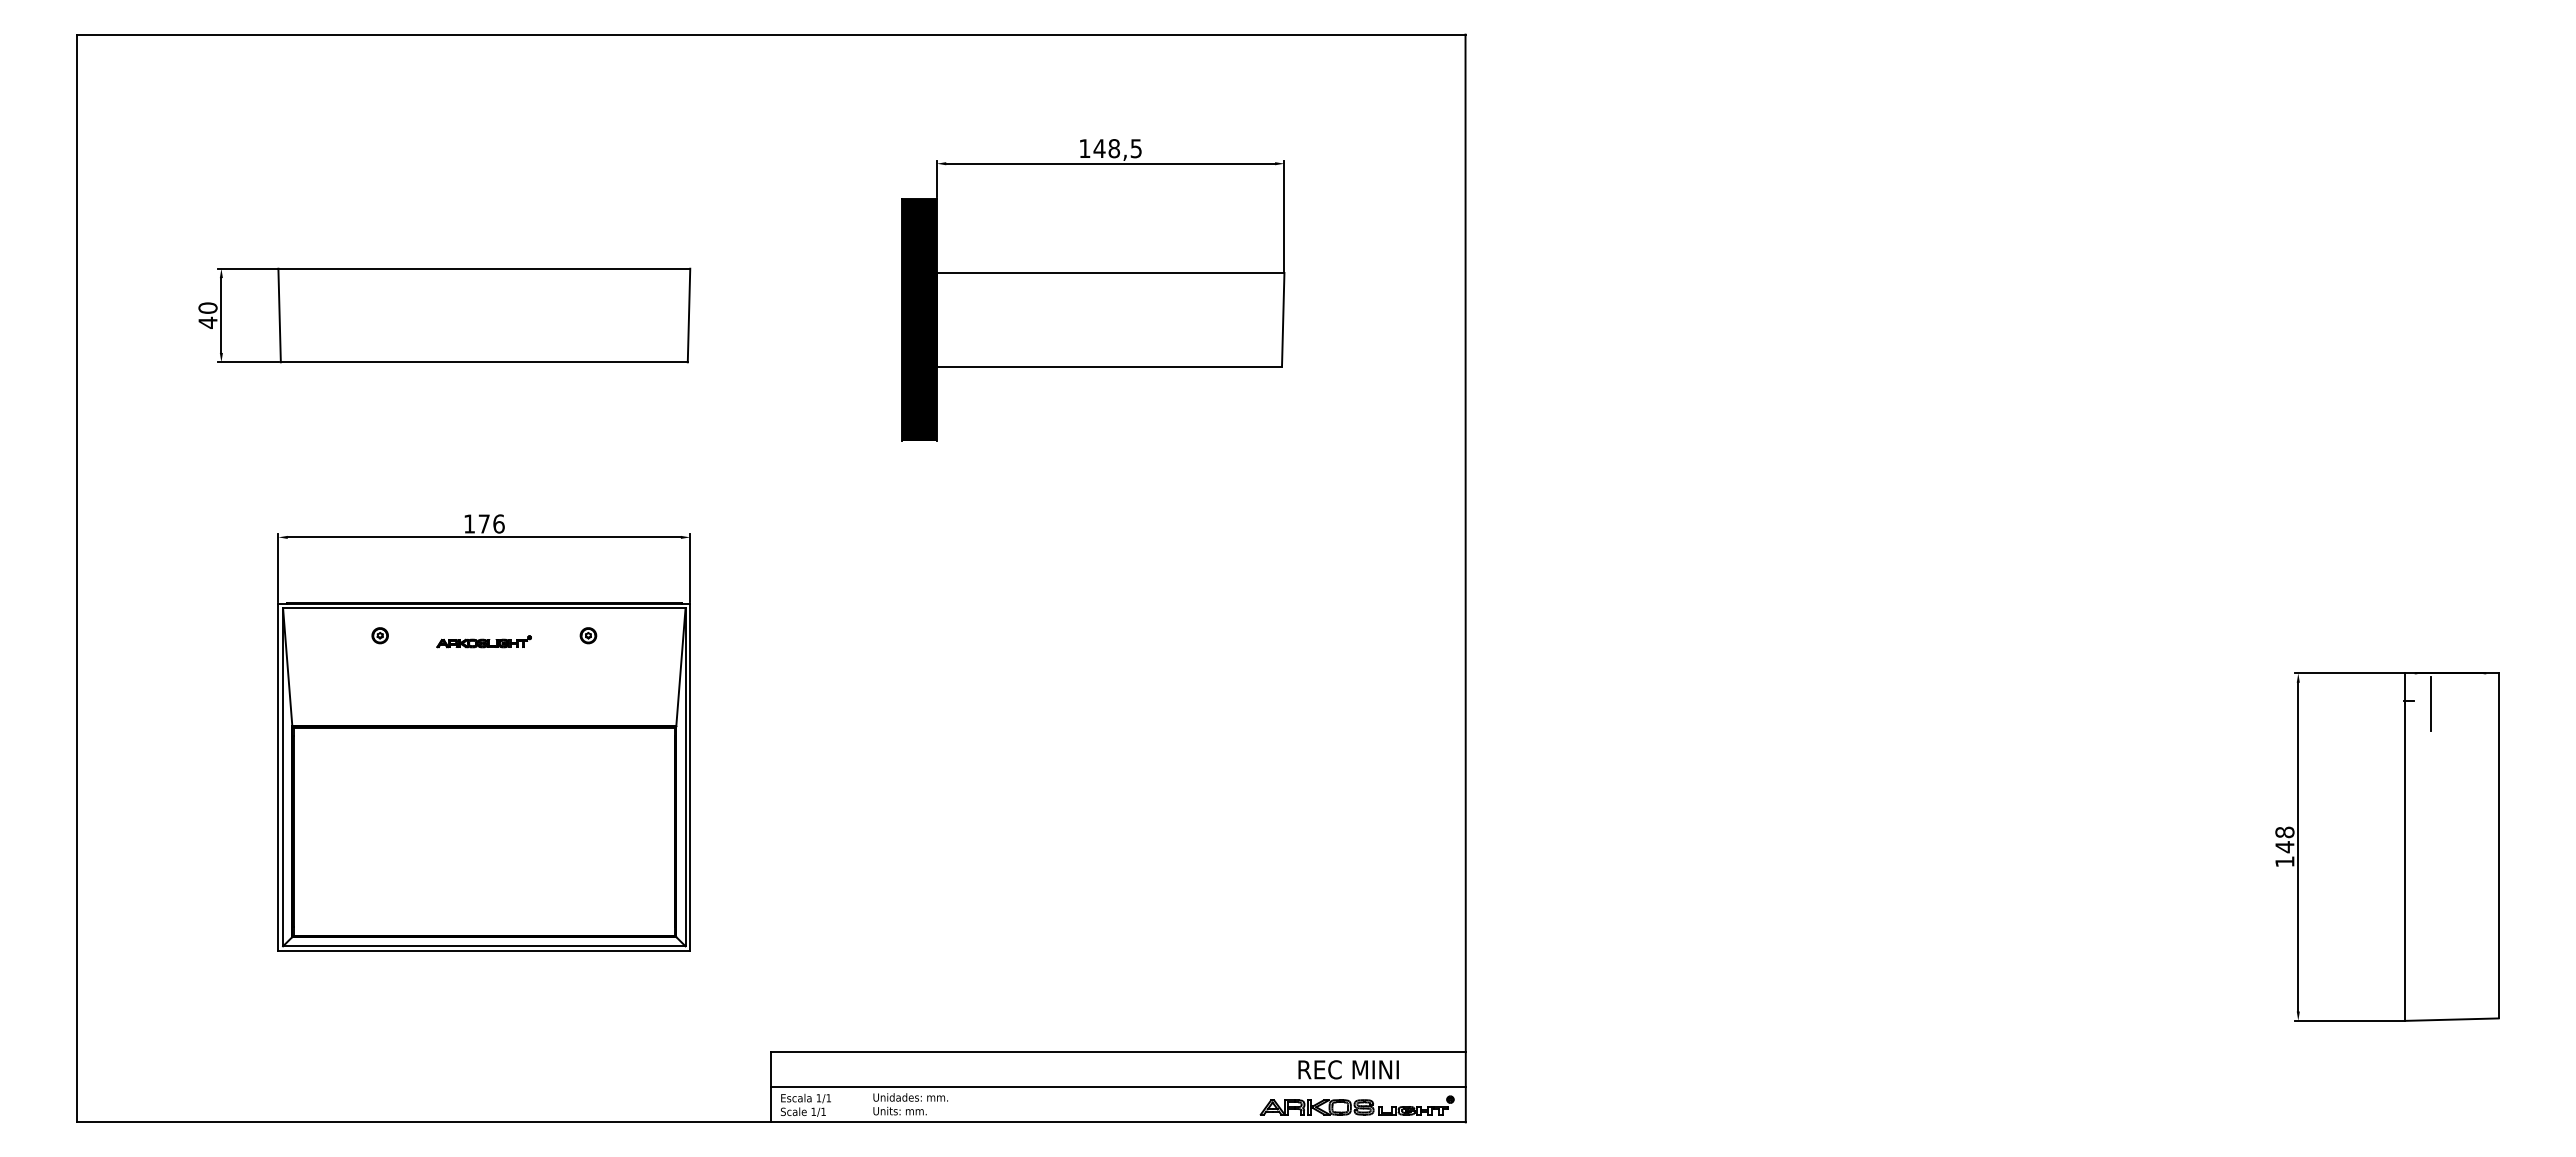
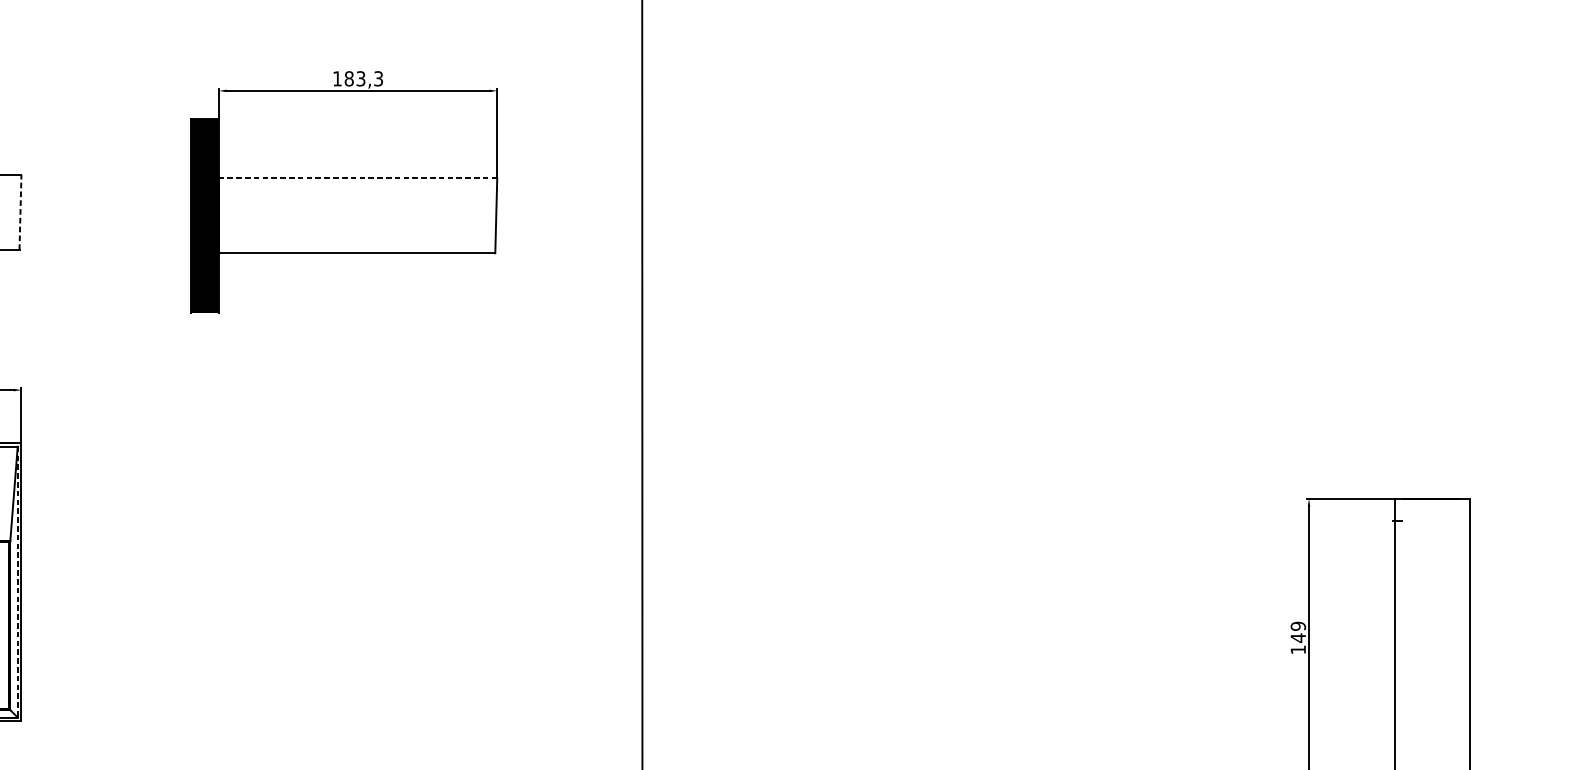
text: (1117, 148) -> (363, 78), 148,5 -> 183,3
line: (1110, 272) -> (357, 177), solid -> dashed
line: (689, 315) -> (20, 212), solid -> dashed
line: (2431, 703) -> (1415, 523), removed
line: (685, 777) -> (17, 582), solid -> dashed
text: (2284, 832) -> (1297, 626), 148 -> 149

